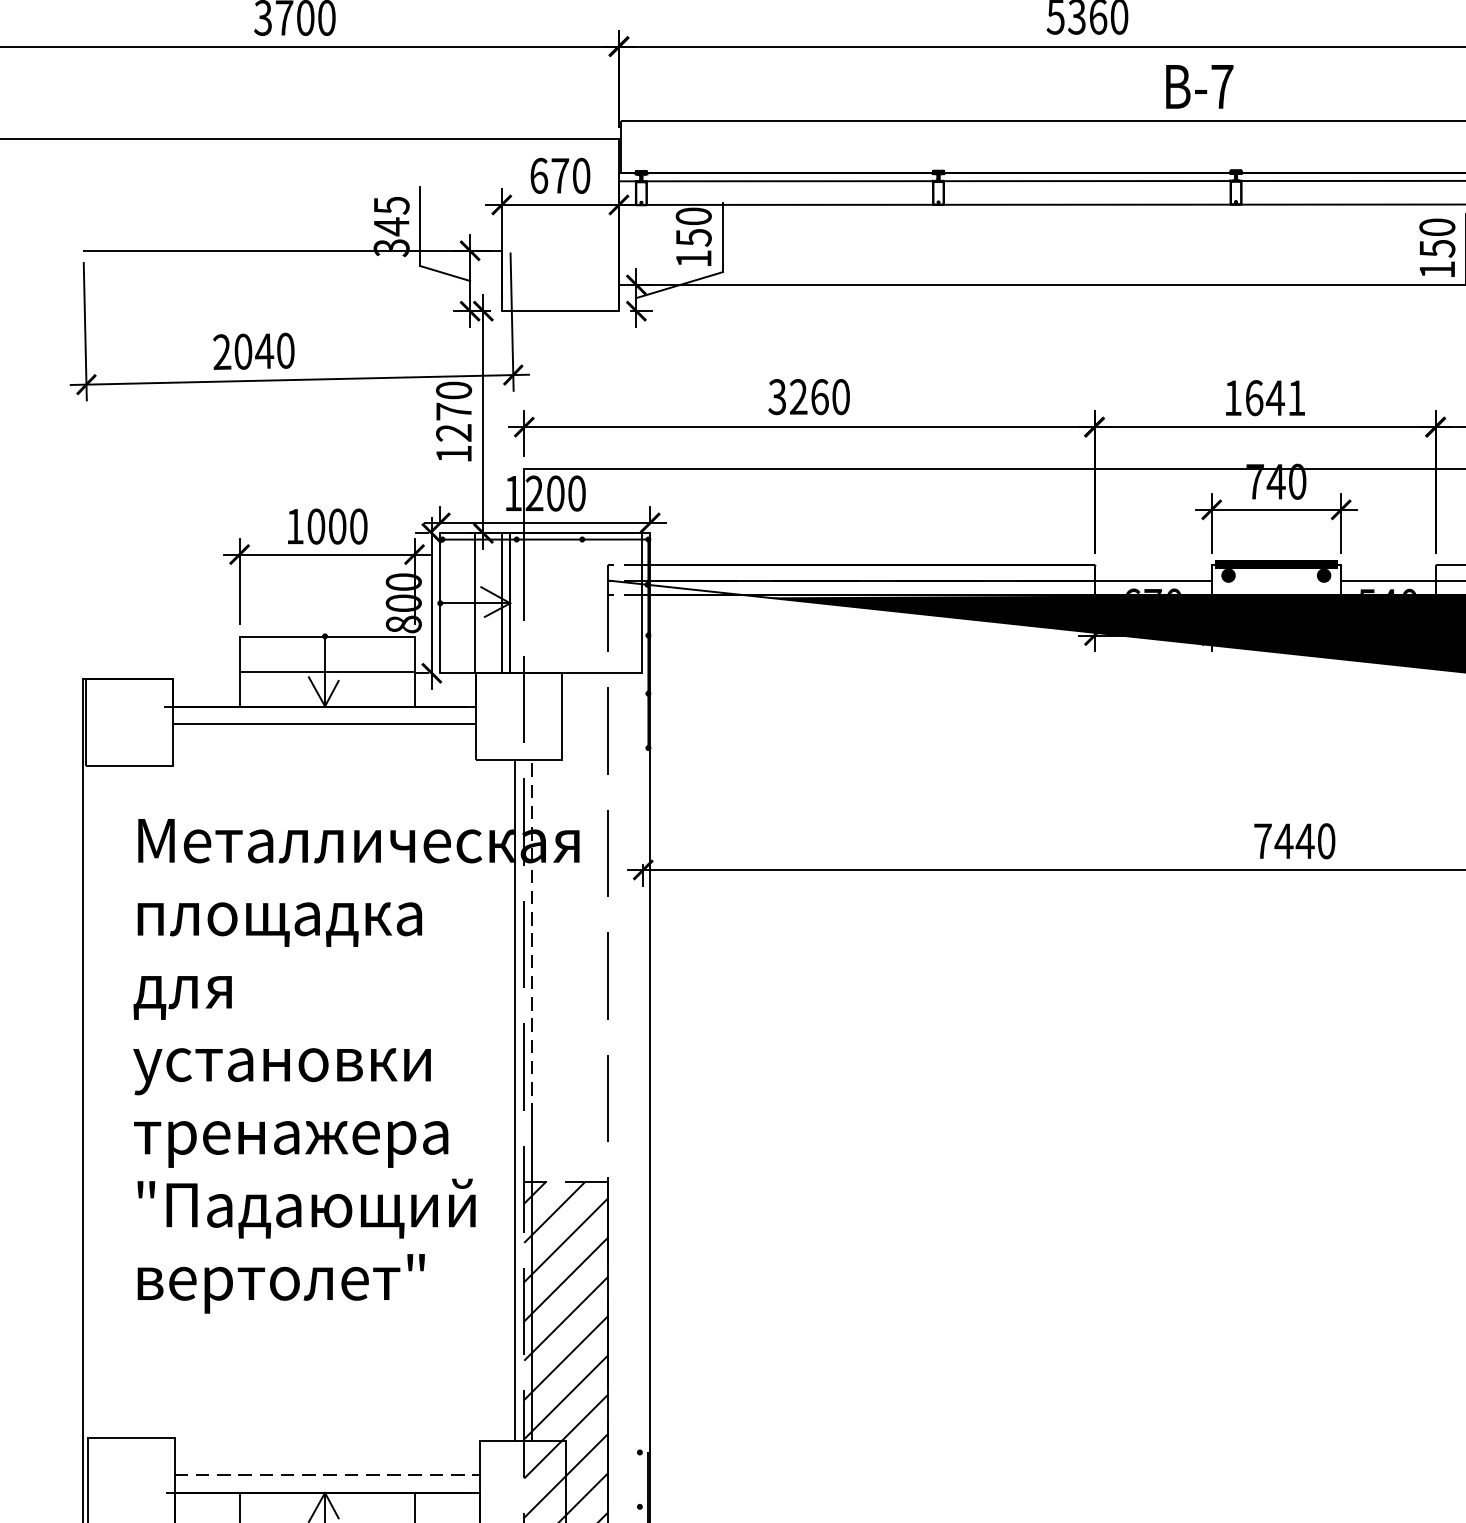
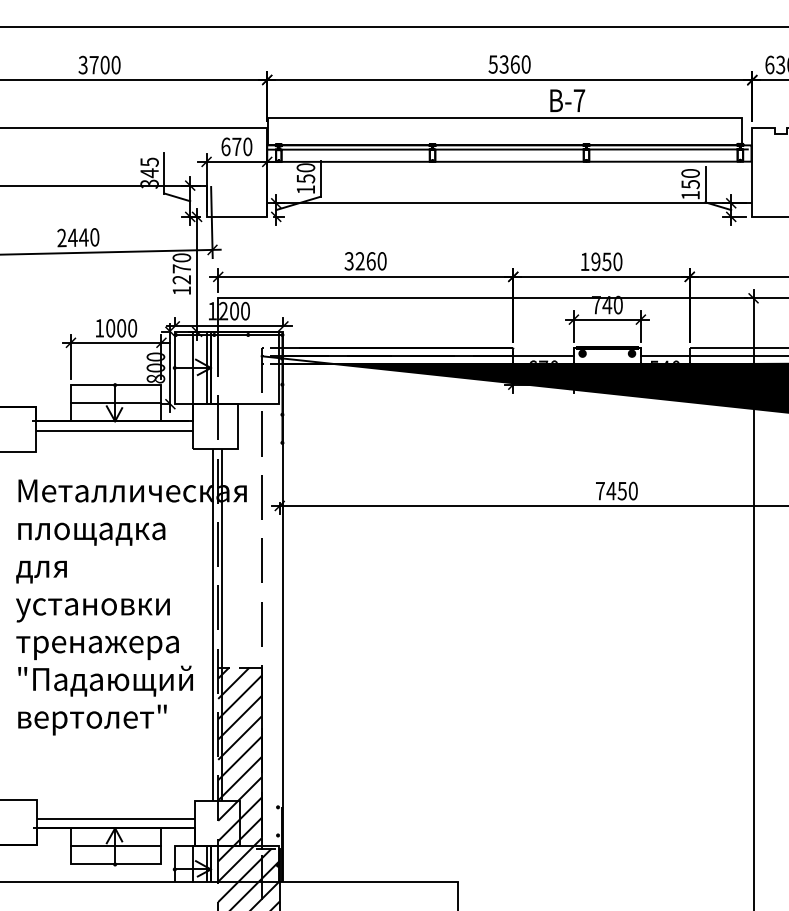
text: (242, 351) -> (72, 237), 2040 -> 2440
text: (1274, 397) -> (606, 261), 1641 -> 1950
text: (1305, 842) -> (622, 491), 7440 -> 7450
line: (532, 936) -> (222, 540), dashed -> solid
line: (327, 1475) -> (116, 819), dashed -> solid

